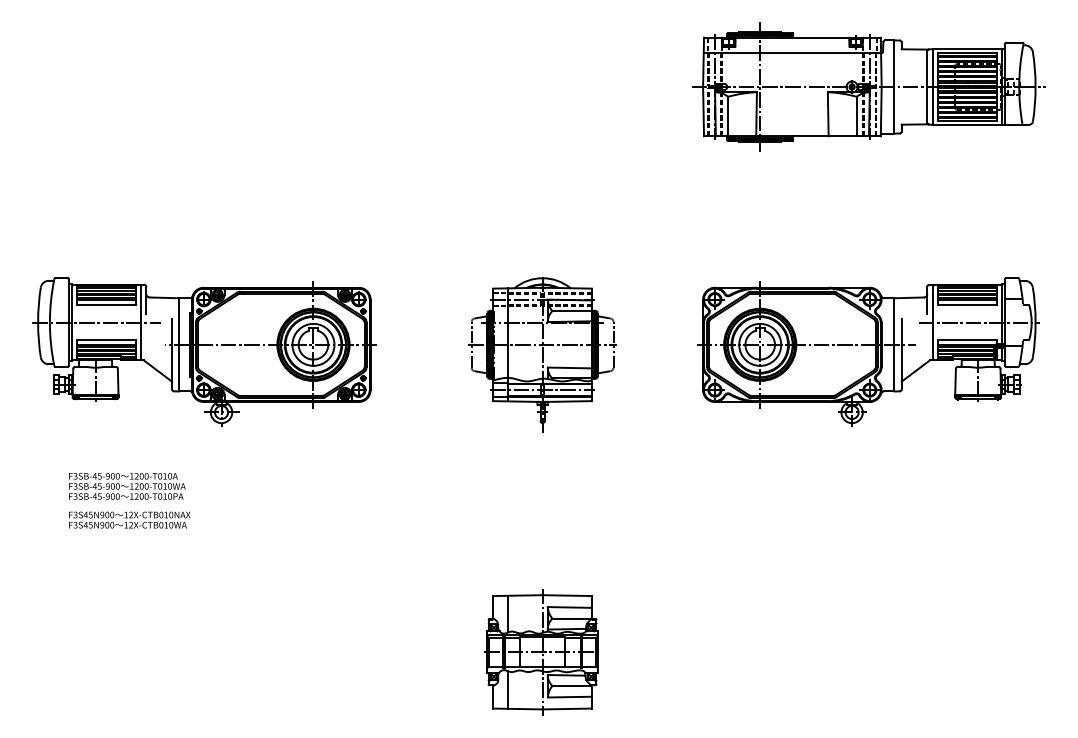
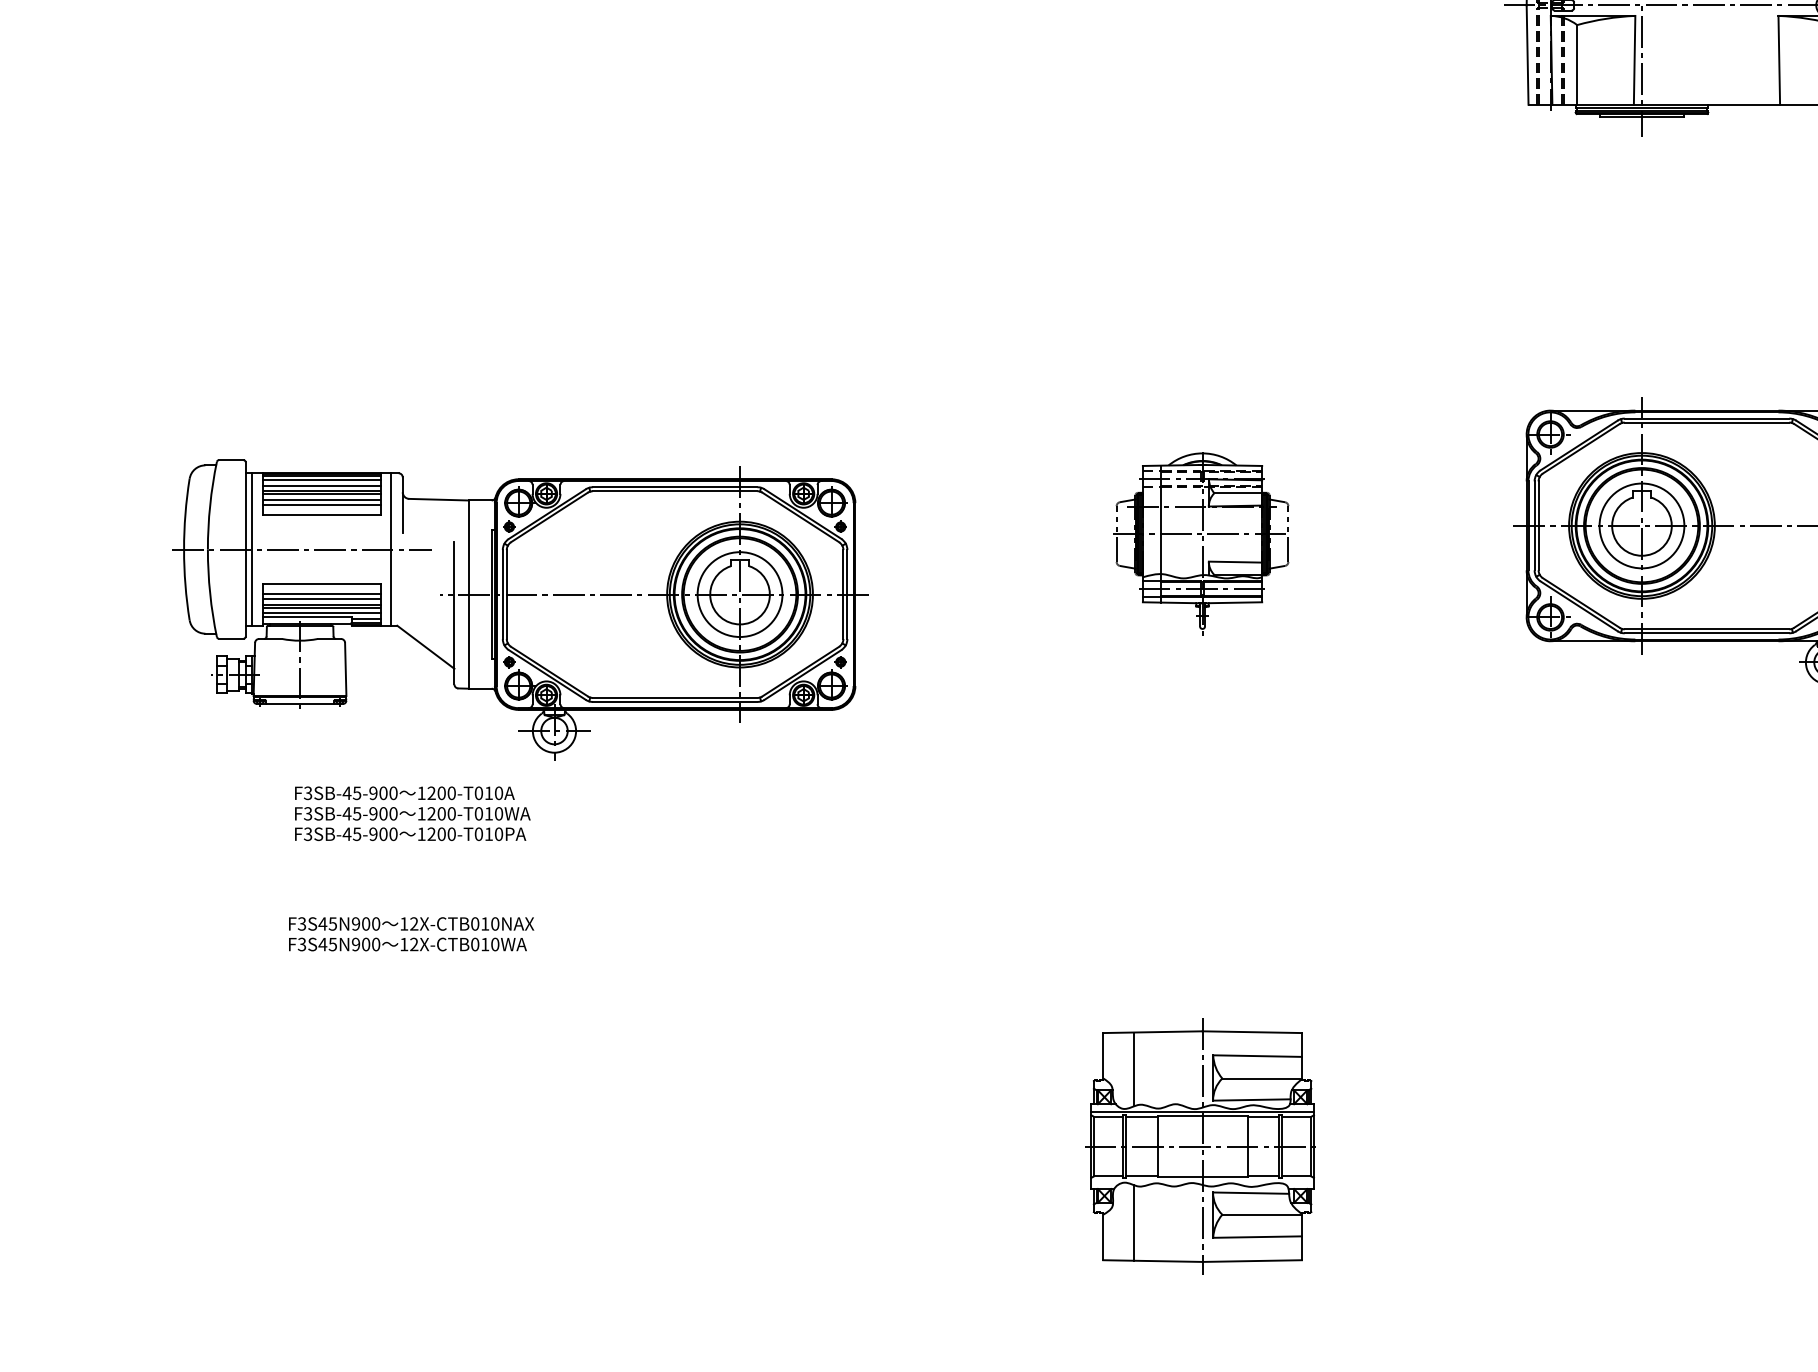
part: (204, 351) -> (520, 607), moved
part: (542, 354) -> (1202, 545), size x0.6
text: (127, 486) -> (413, 813), moved
text: (129, 519) -> (410, 933), moved

